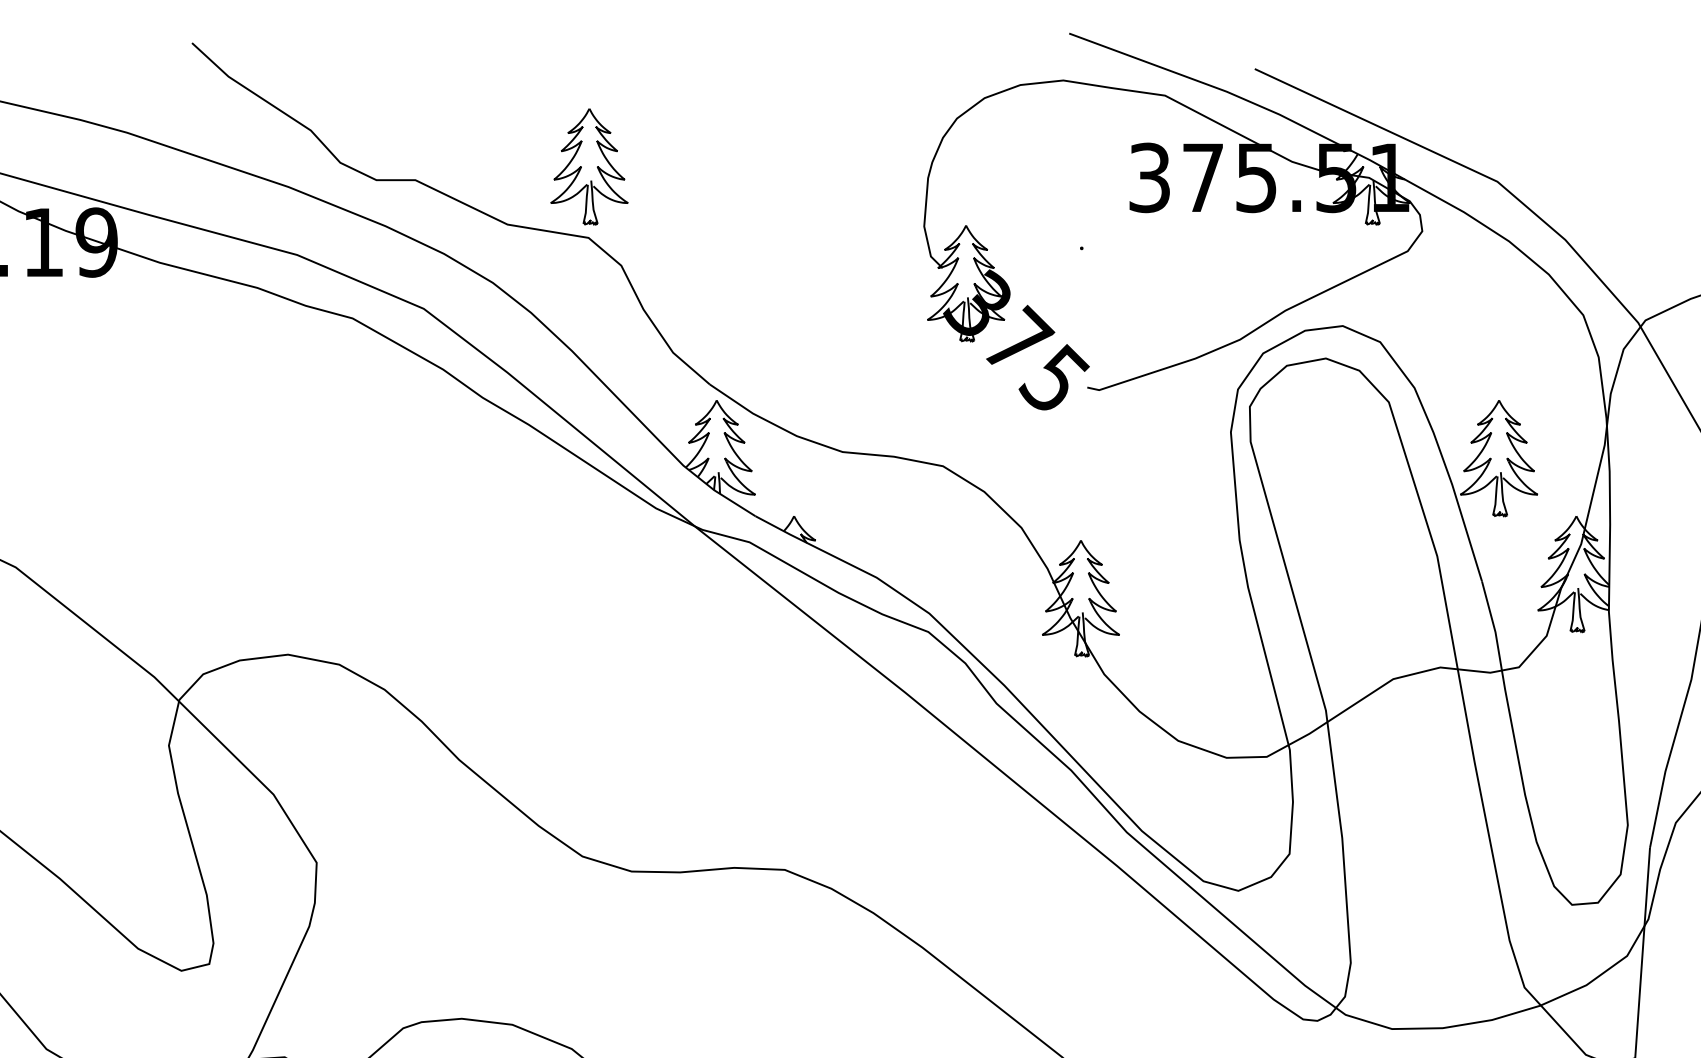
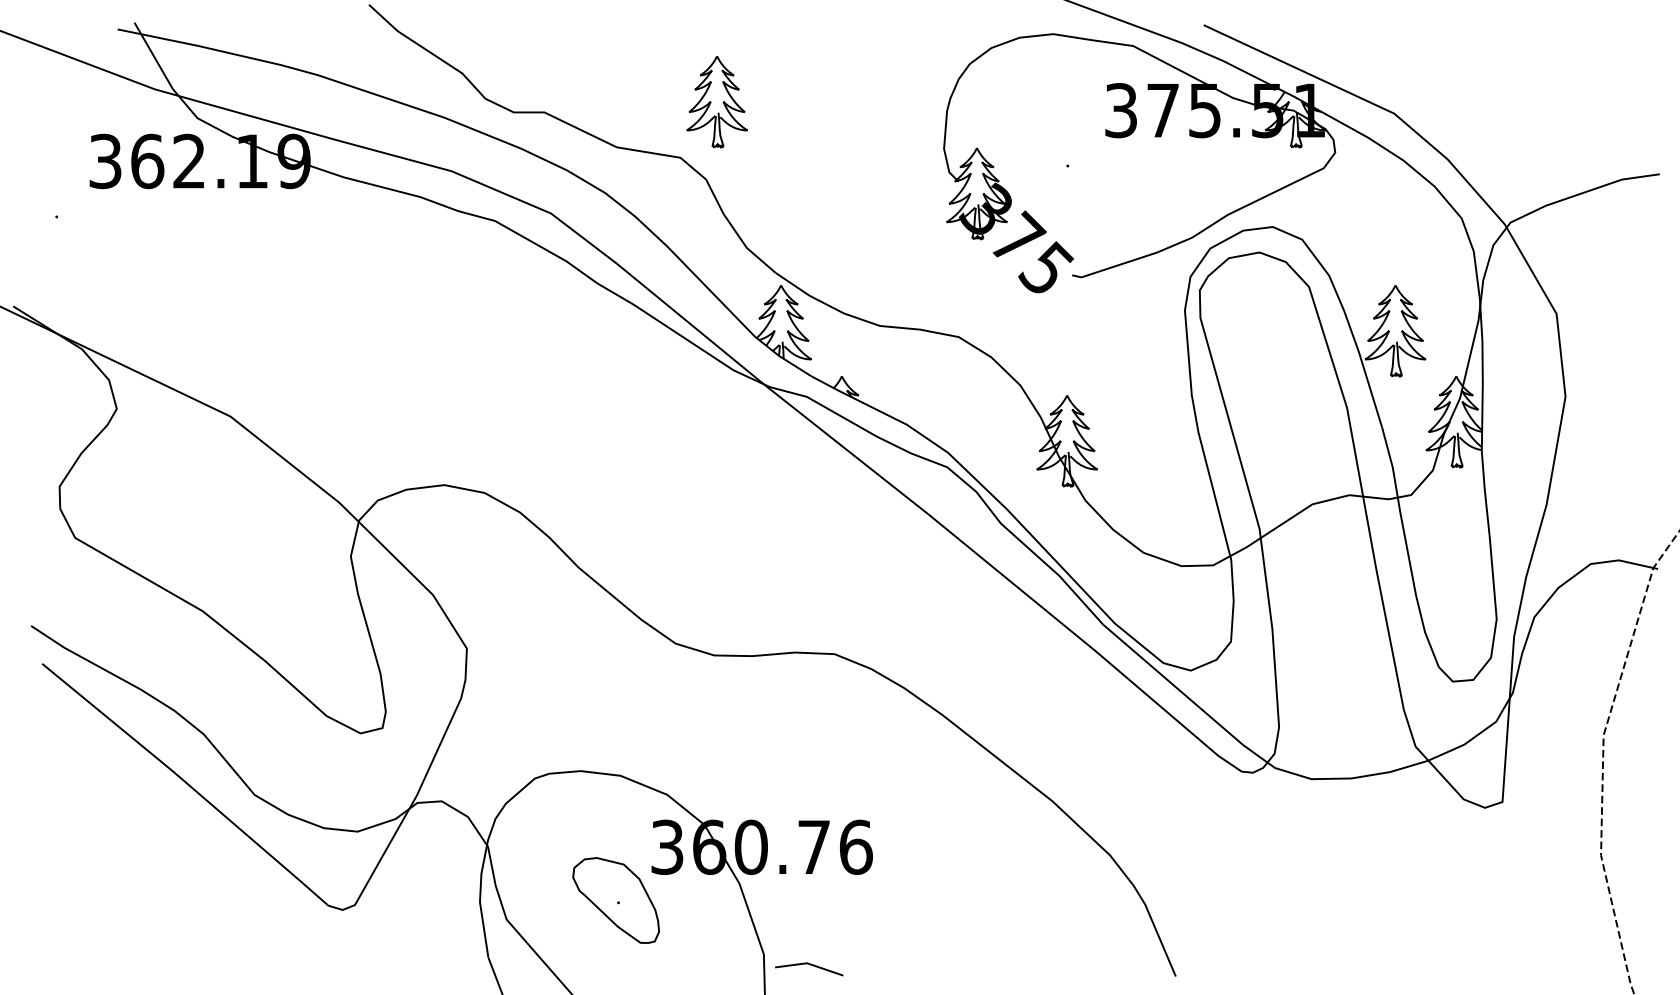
part: (588, 167) -> (716, 102), moved

